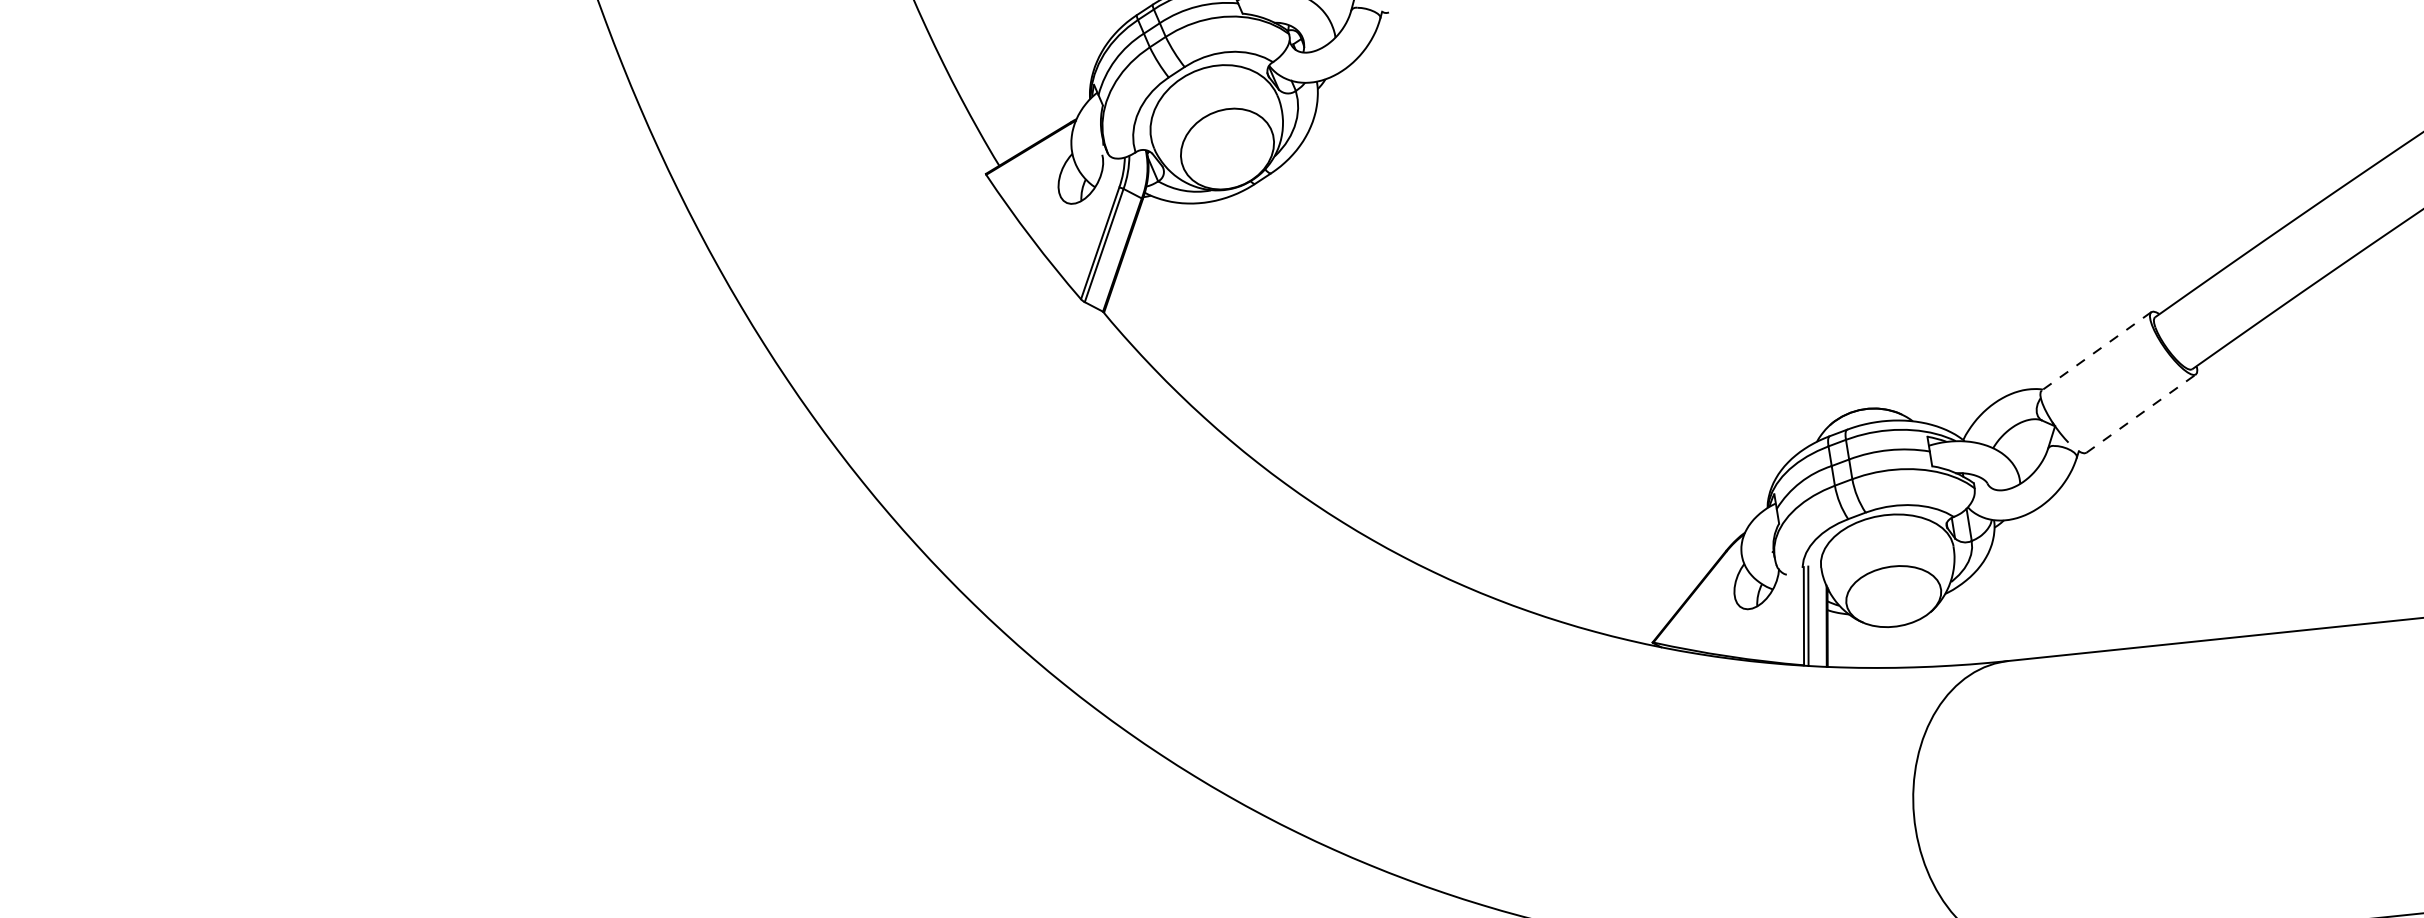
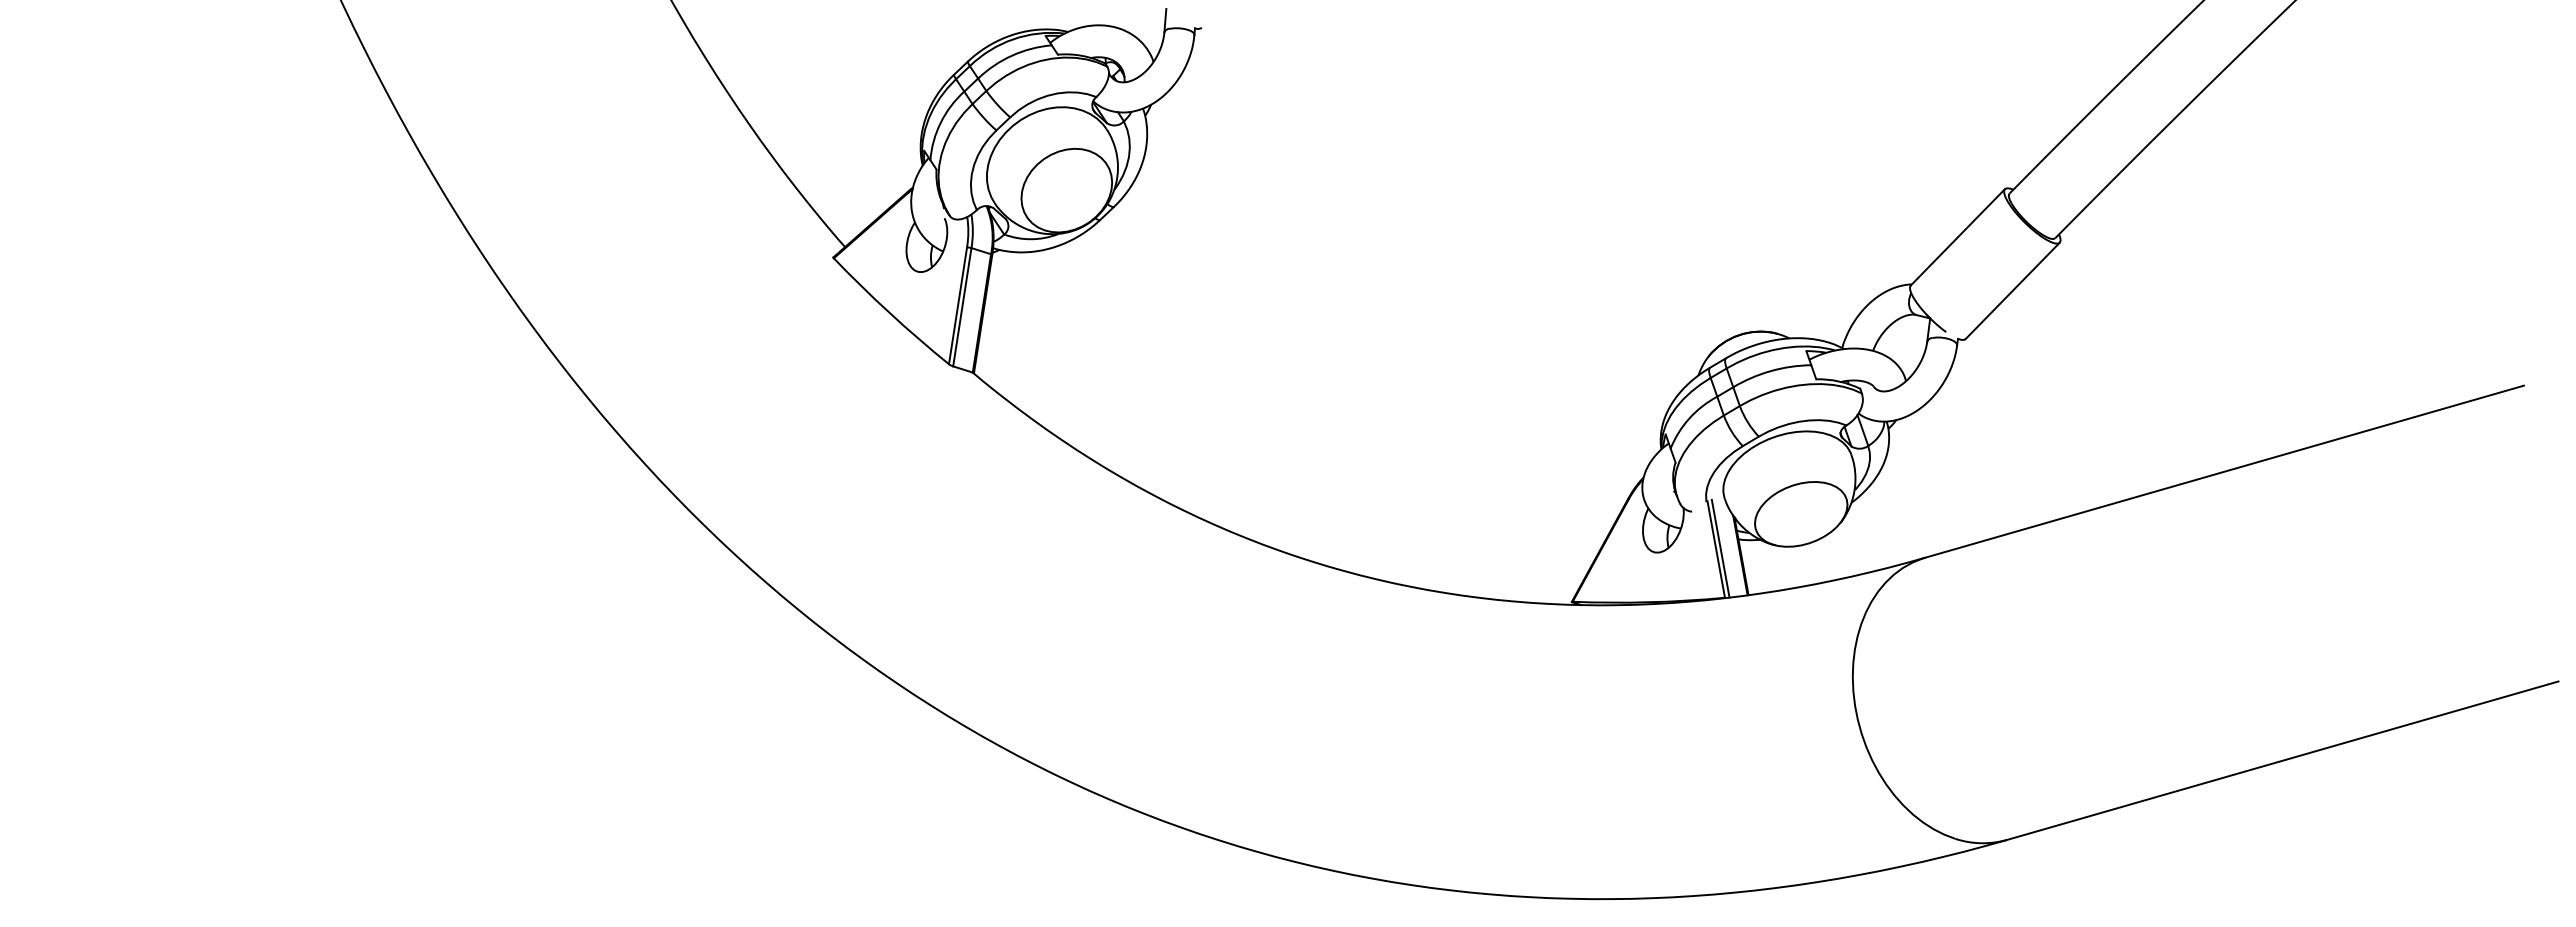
line: (2096, 351) -> (1957, 237), dashed -> solid
line: (2141, 413) -> (2013, 290), dashed -> solid

